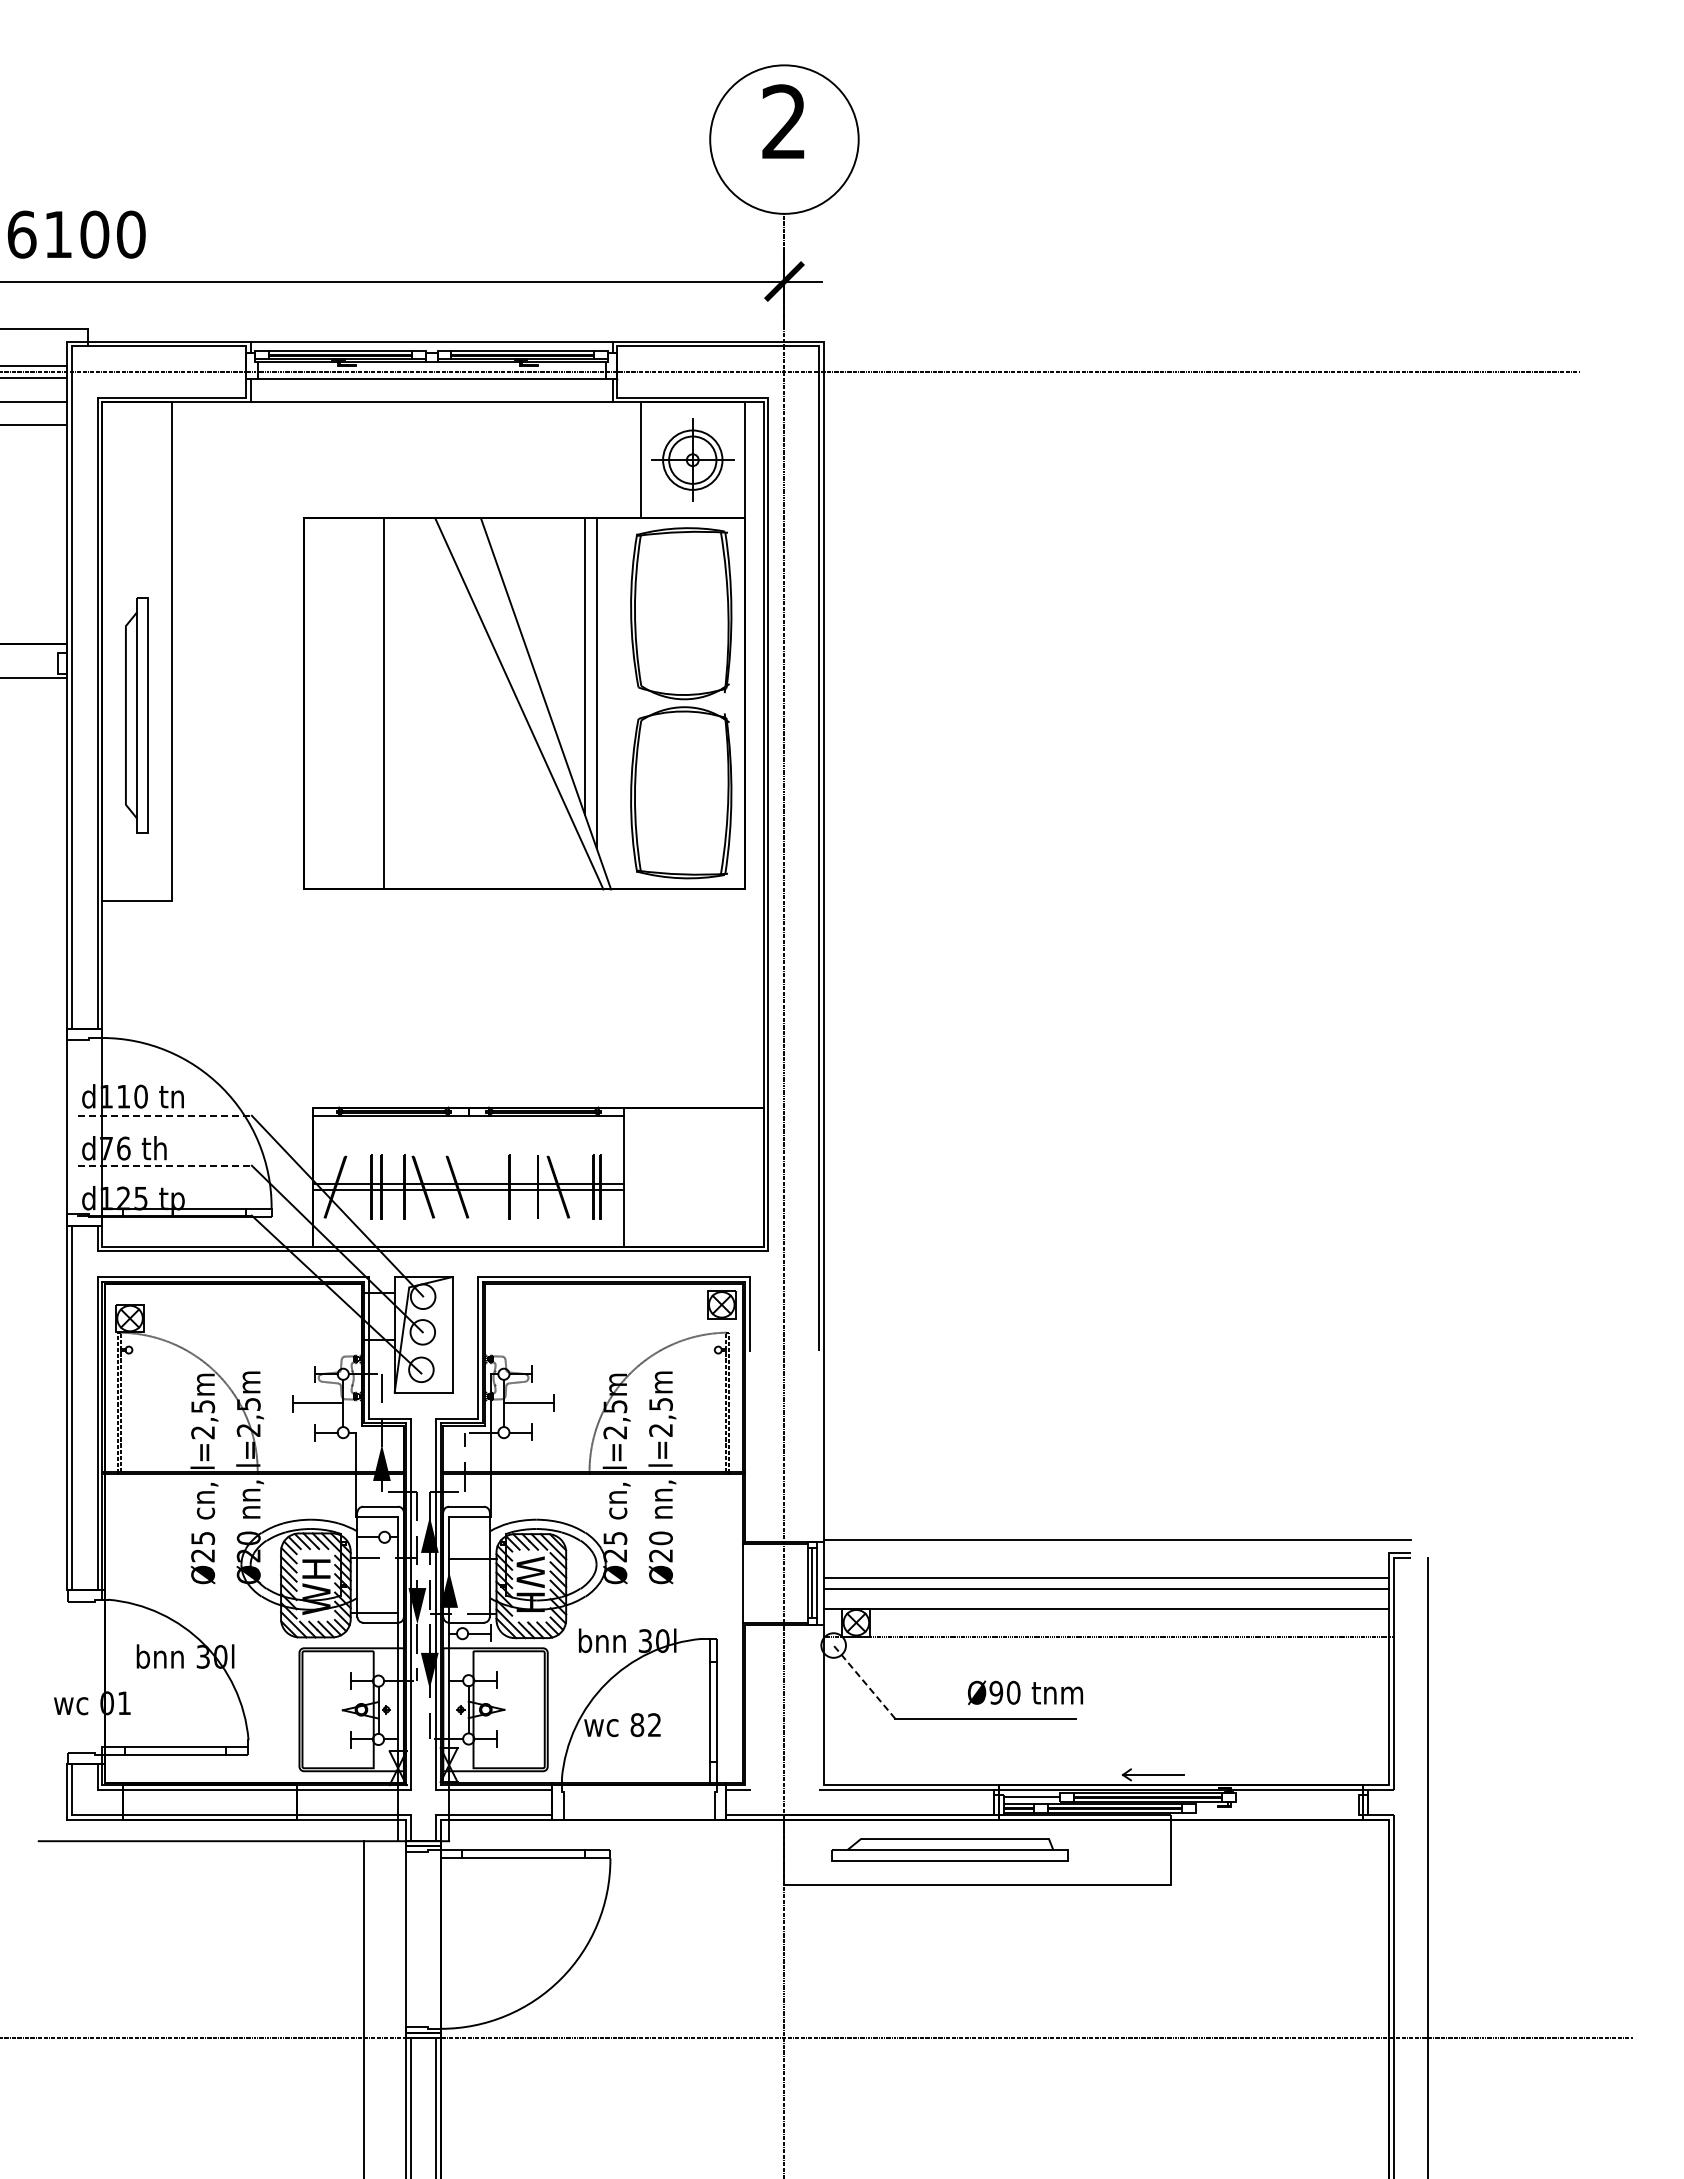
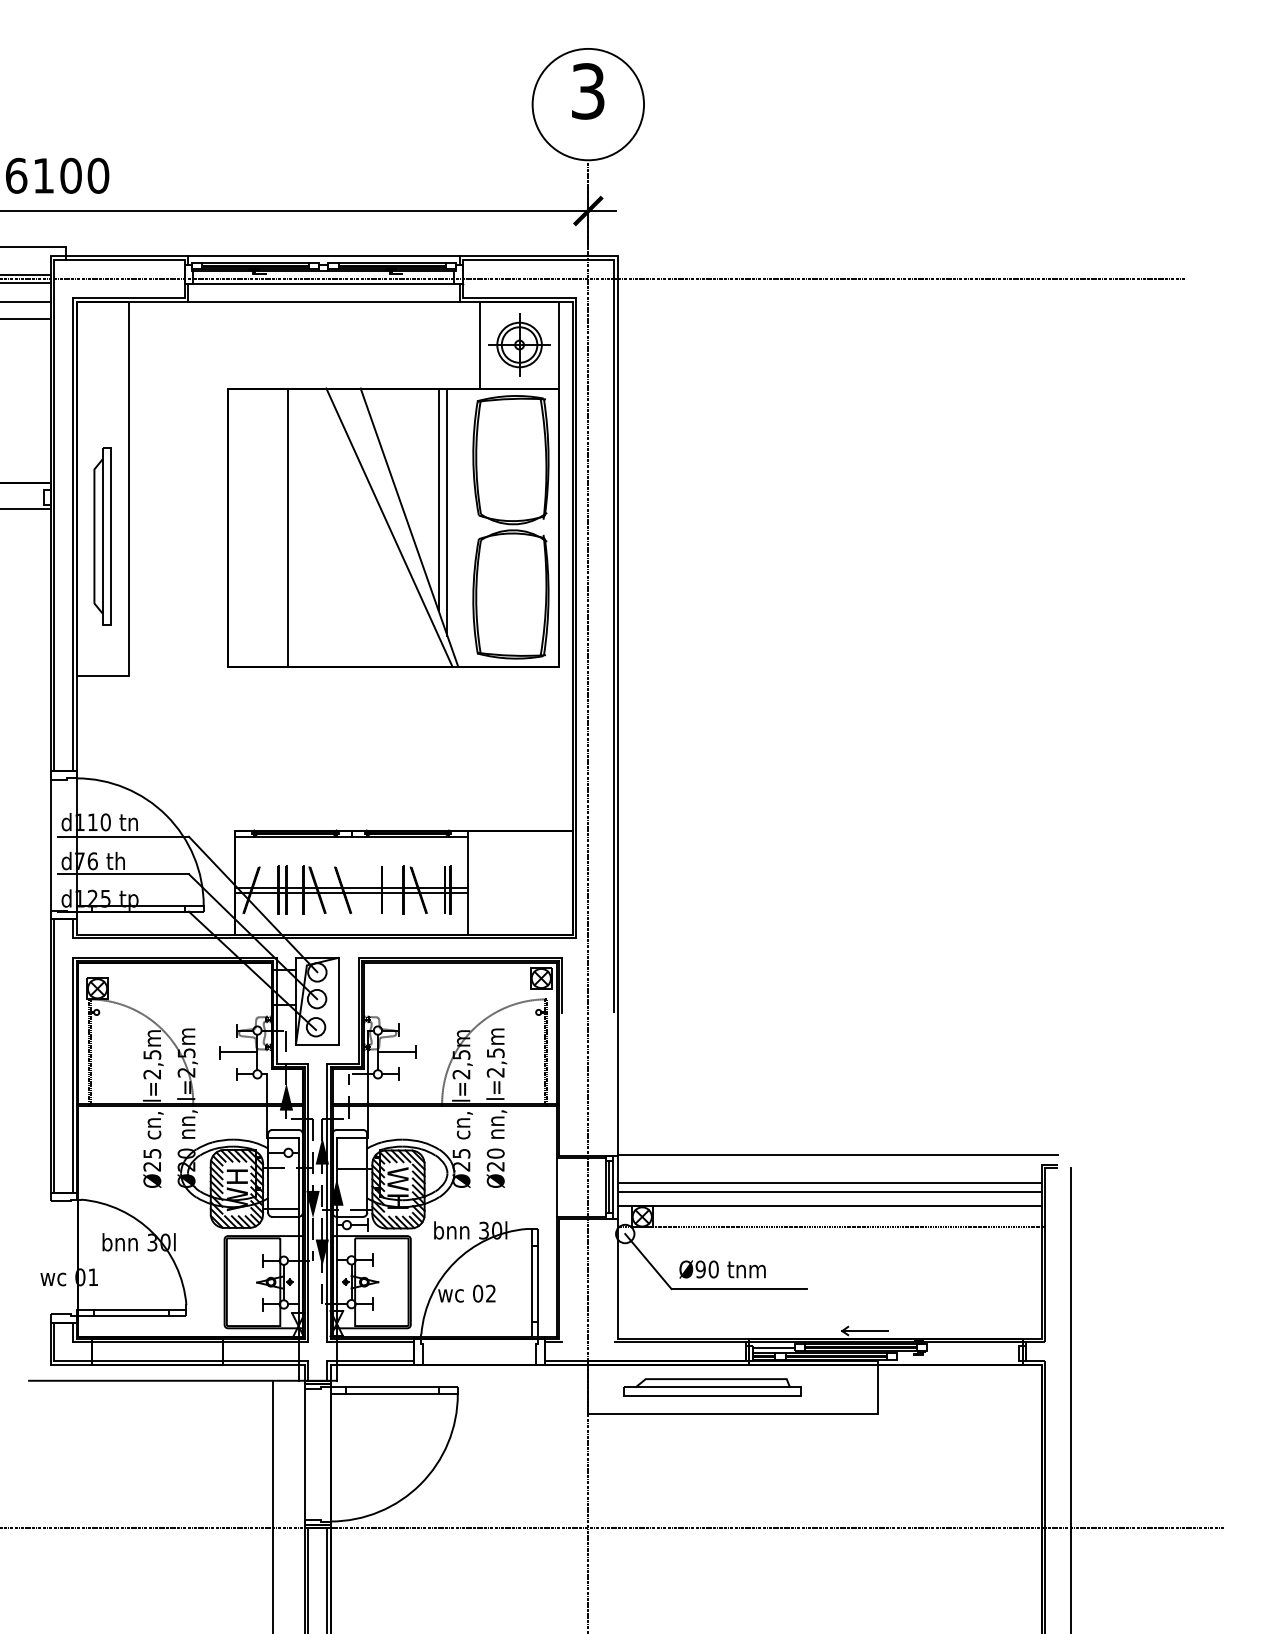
text: (783, 121) -> (587, 91), 2 -> 3
line: (165, 1115) -> (124, 836), dashed -> solid
line: (165, 1165) -> (124, 874), dashed -> solid
line: (864, 1682) -> (648, 1261), dashed -> solid
text: (1025, 1692) -> (722, 1269), moved
text: (637, 1724) -> (478, 1293), 82 -> 02

